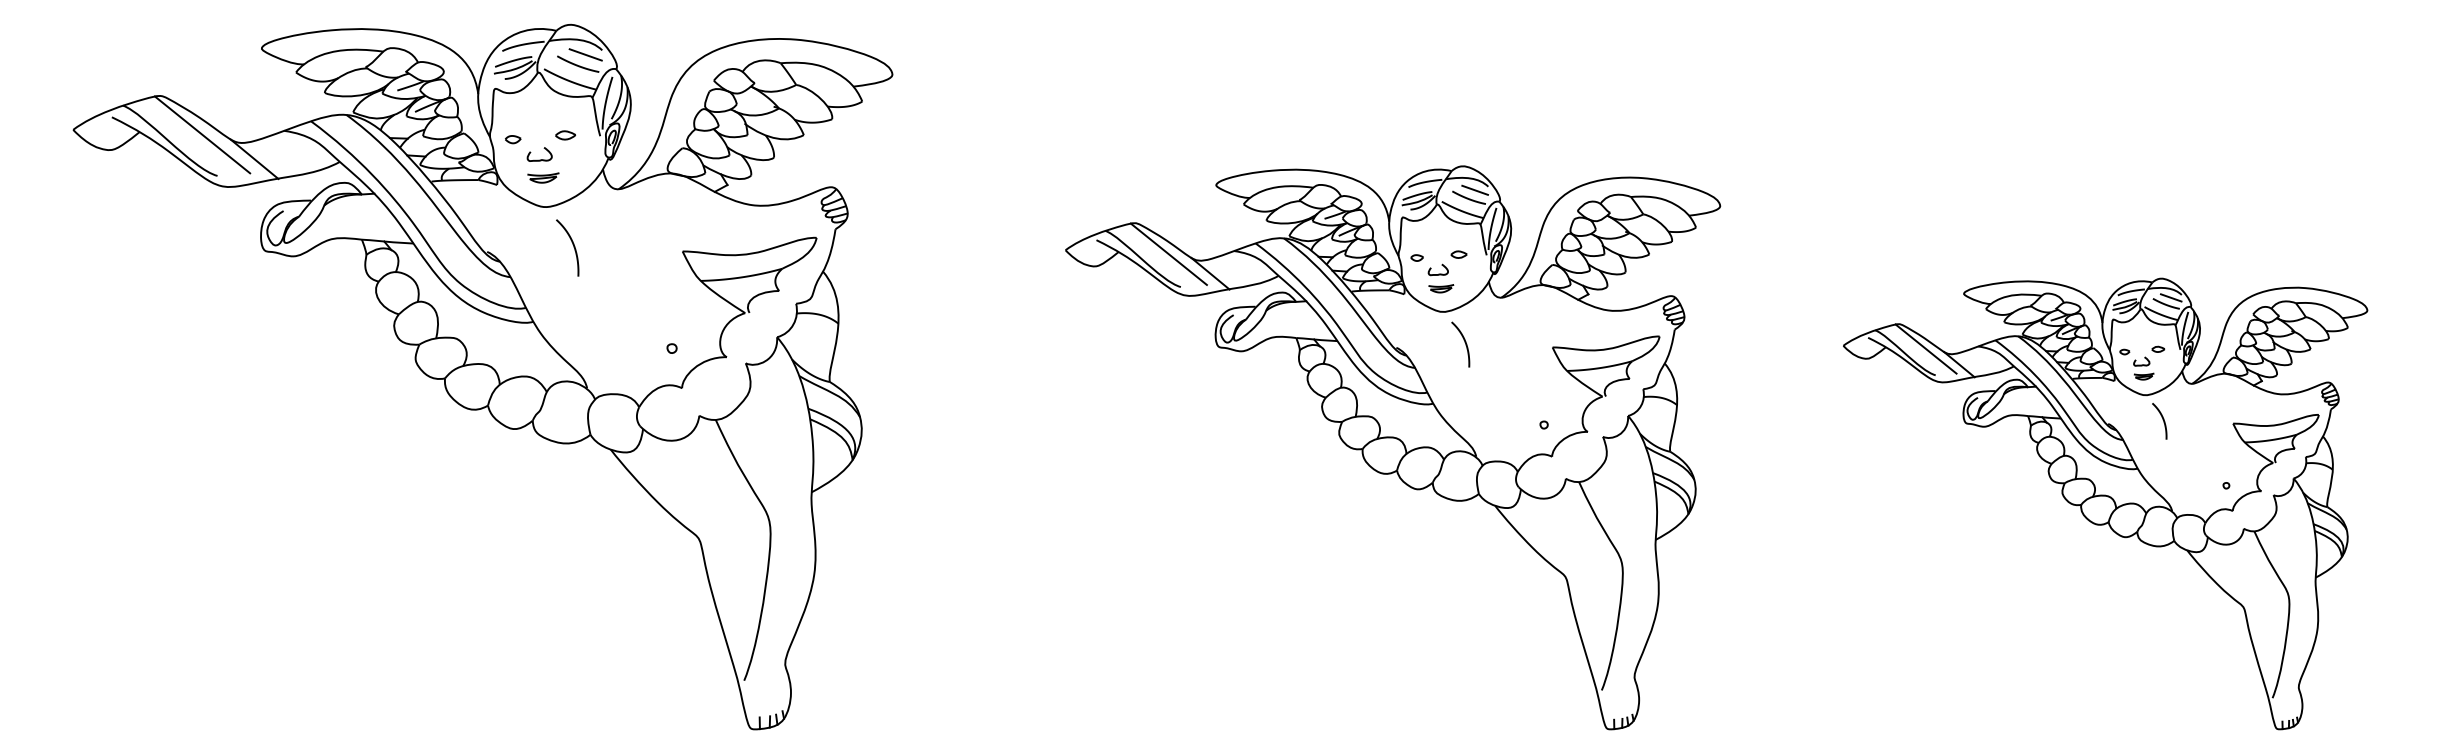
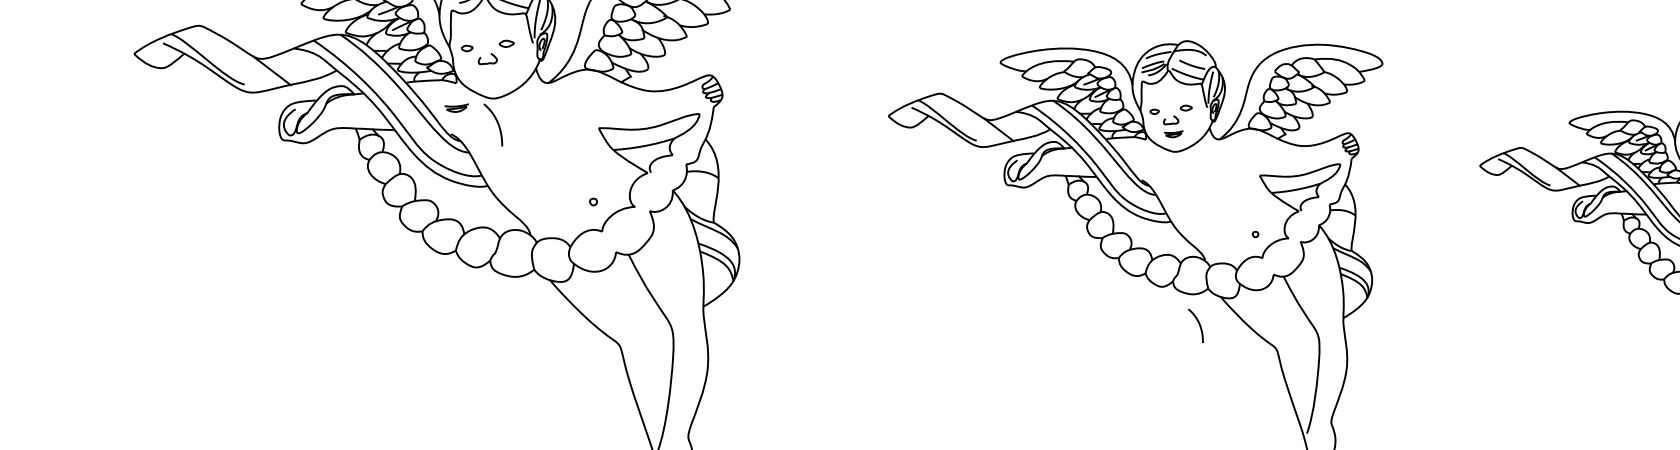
line: (202, 134) -> (232, 53), removed
part: (543, 177) -> (456, 107), moved
line: (1474, 189) -> (1196, 58), removed
curve: (572, 244) -> (496, 122), moved
line: (1168, 253) -> (966, 115), removed
curve: (1464, 342) -> (1198, 324), moved
line: (1925, 348) -> (1541, 165), removed

